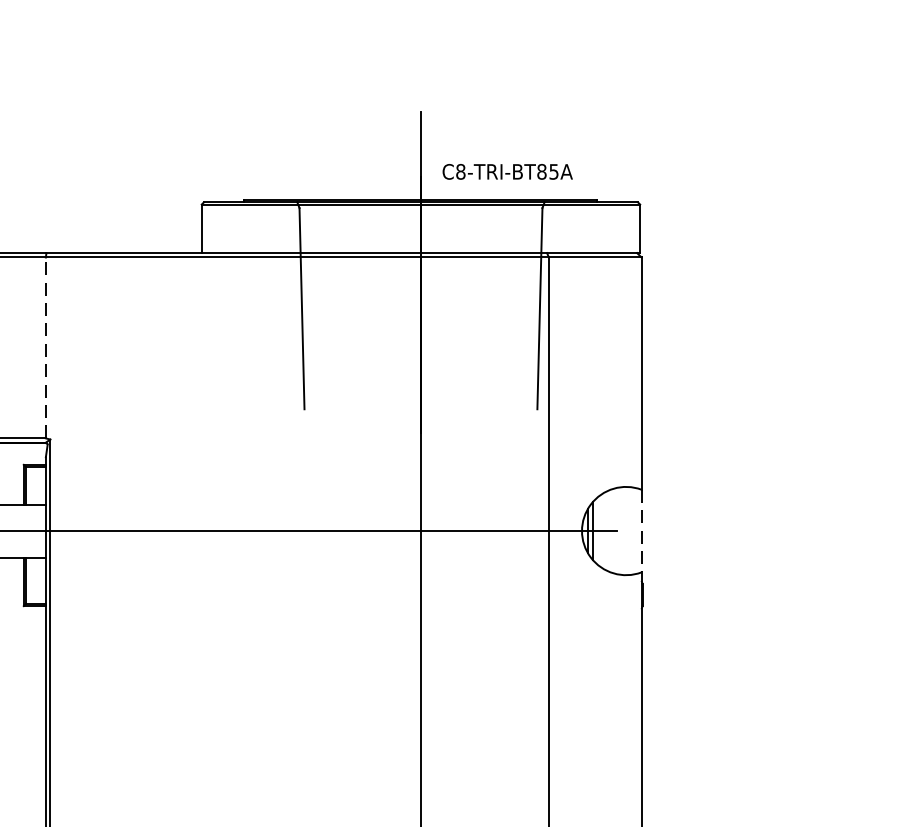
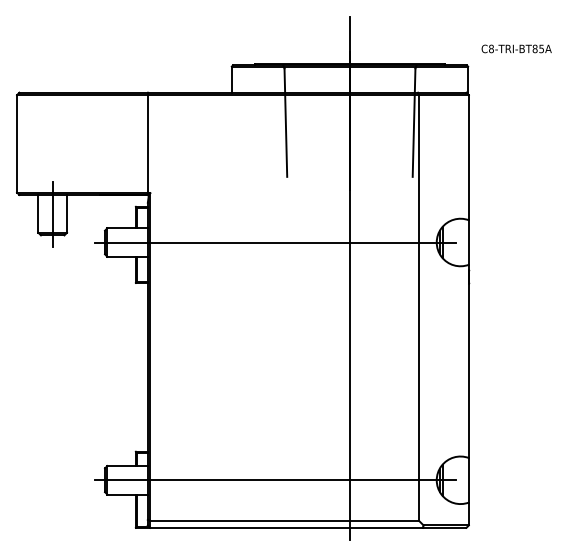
text: (507, 171) -> (516, 48), moved
line: (45, 347) -> (147, 143), dashed -> solid
line: (640, 532) -> (468, 243), dashed -> solid

